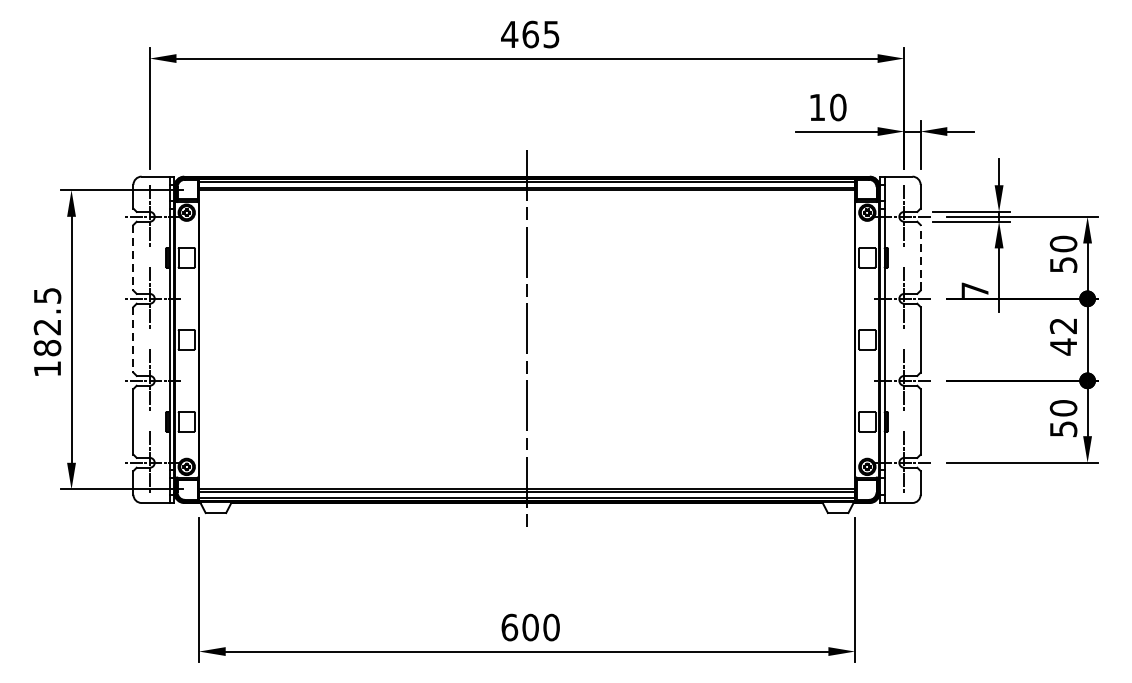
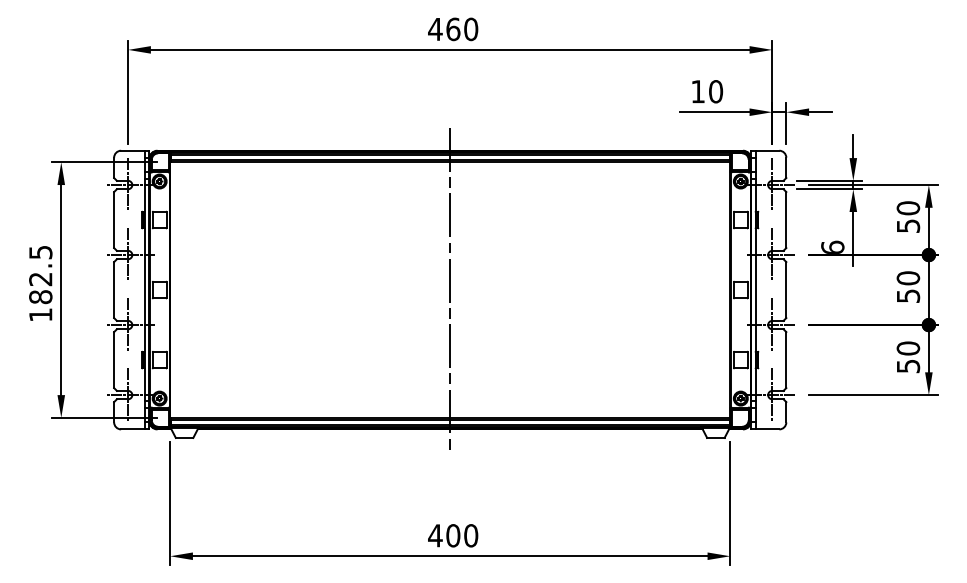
text: (551, 34) -> (471, 29), 465 -> 460
line: (920, 257) -> (786, 219), dashed -> solid
line: (133, 258) -> (114, 220), dashed -> solid
text: (974, 288) -> (832, 246), 7 -> 6
text: (1063, 336) -> (908, 287), 42 -> 50
line: (133, 340) -> (114, 290), dashed -> solid
text: (509, 627) -> (435, 535), 600 -> 400

